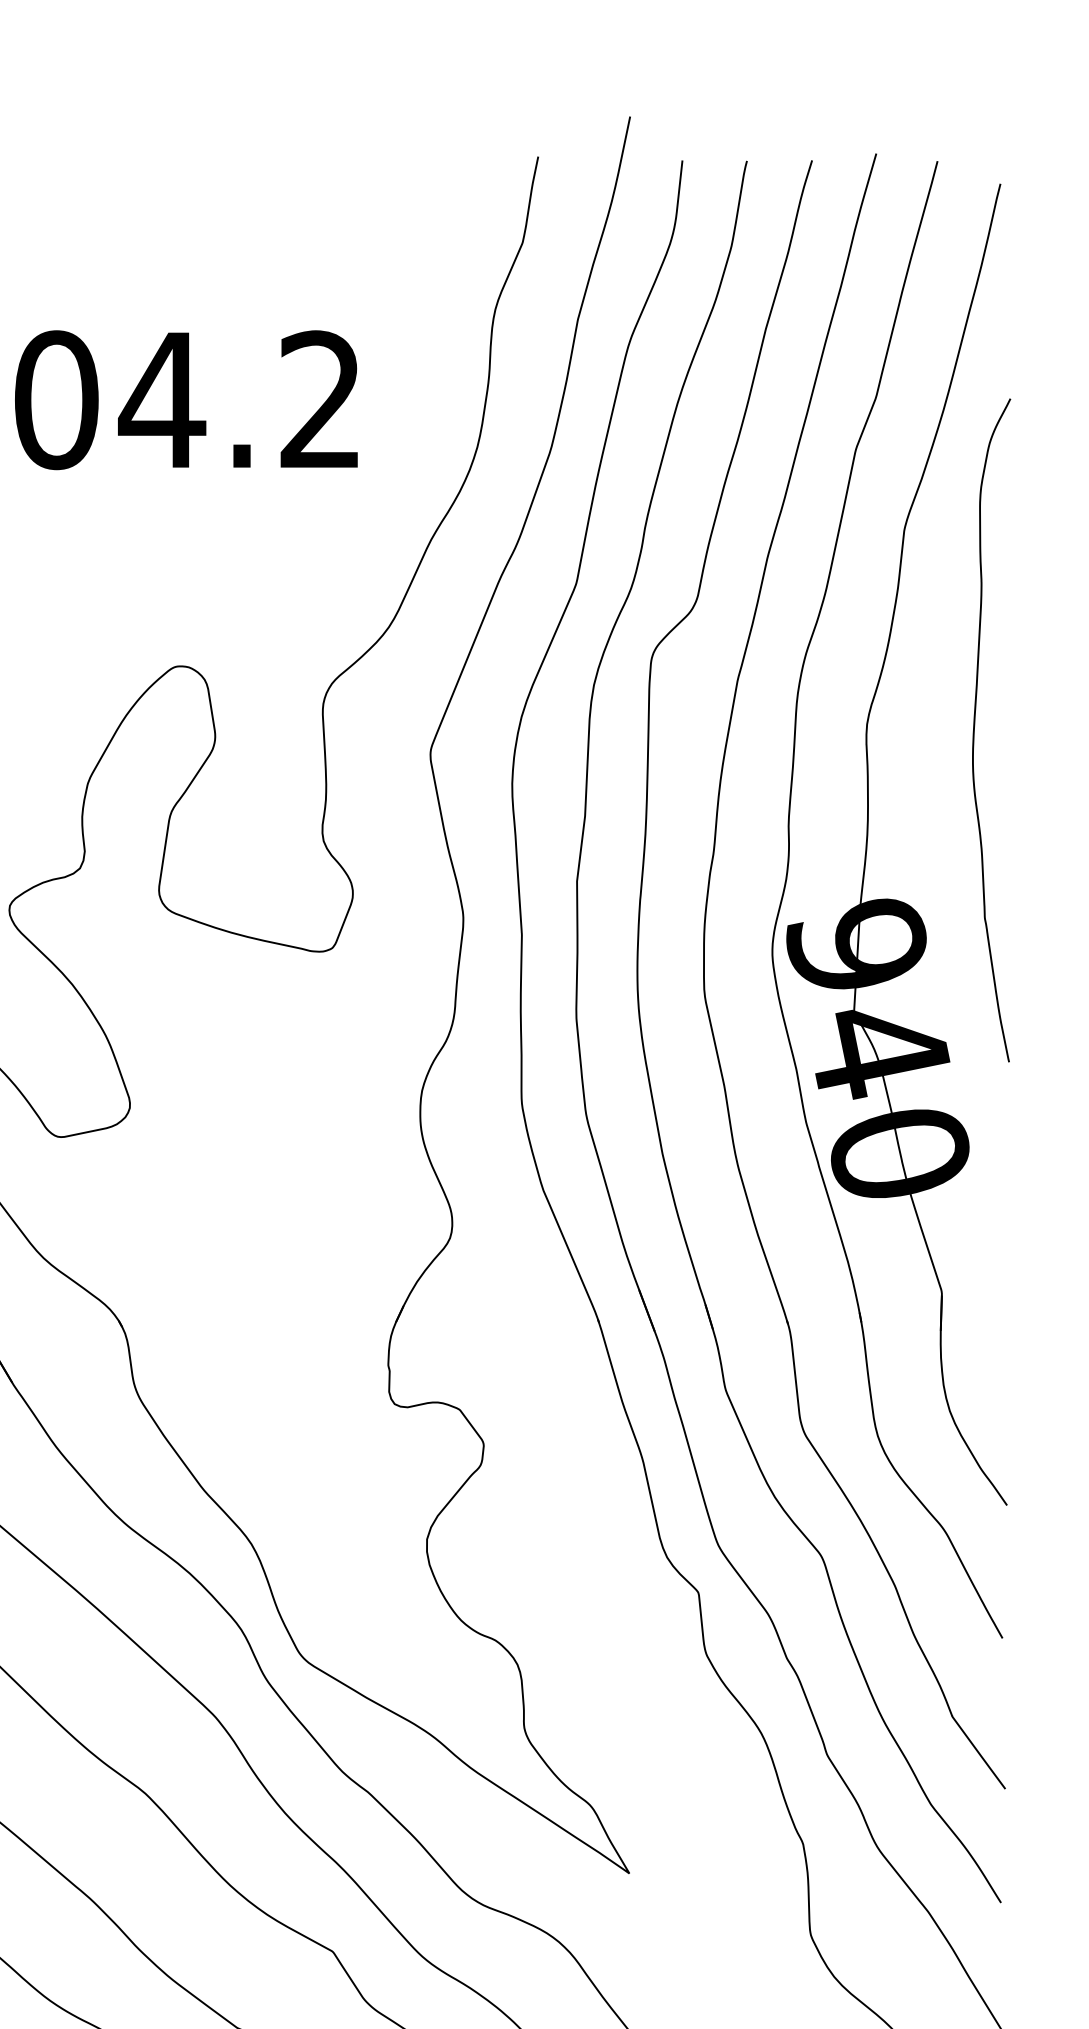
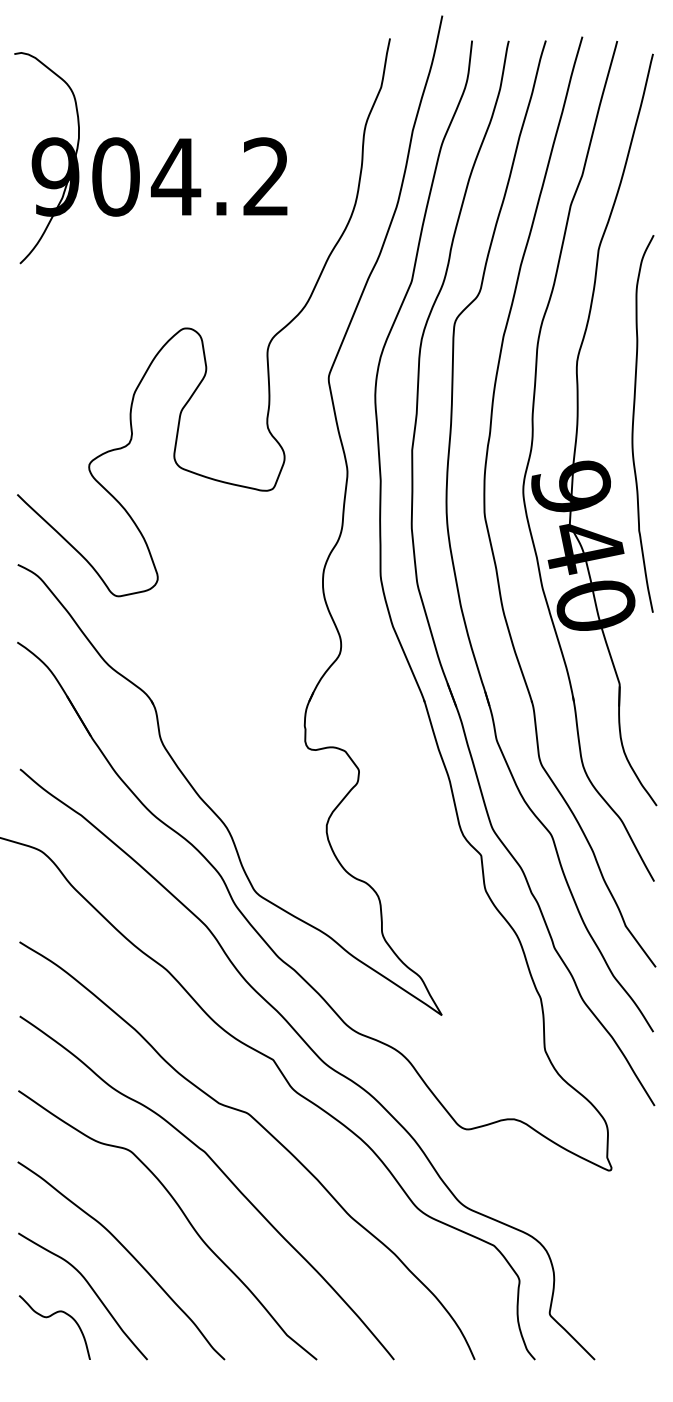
curve: (976, 724) -> (634, 420), moved

